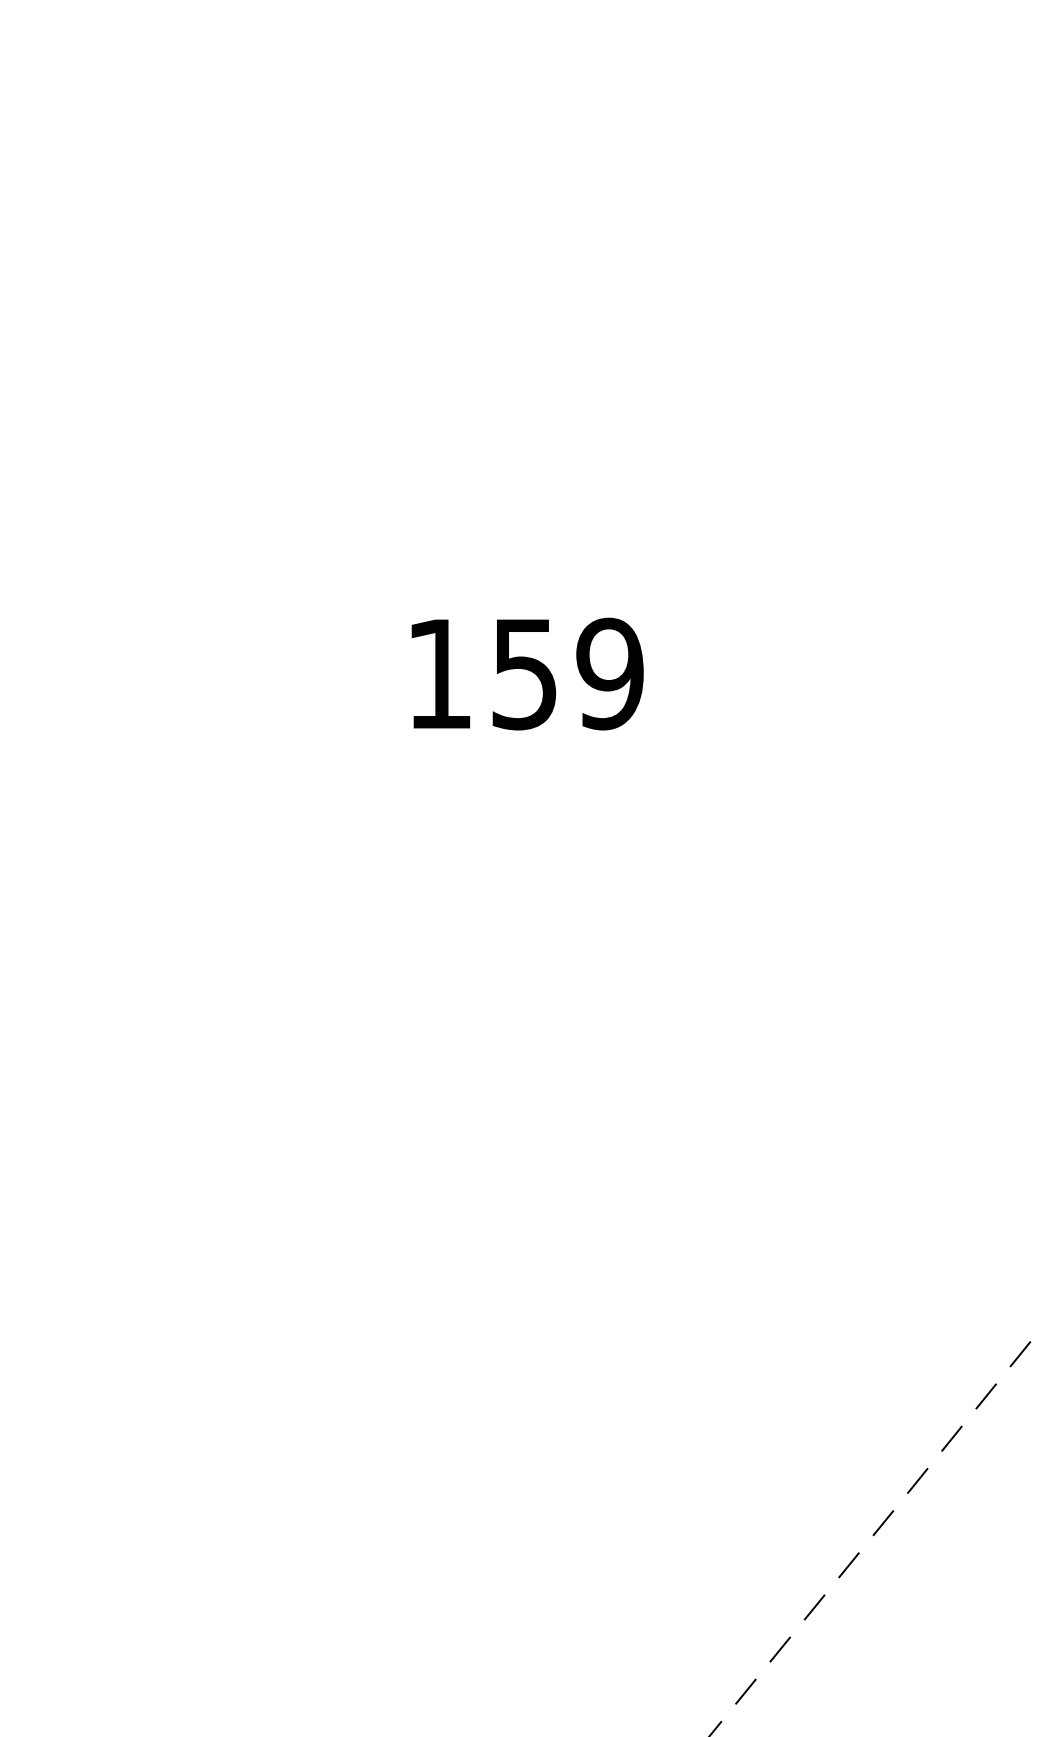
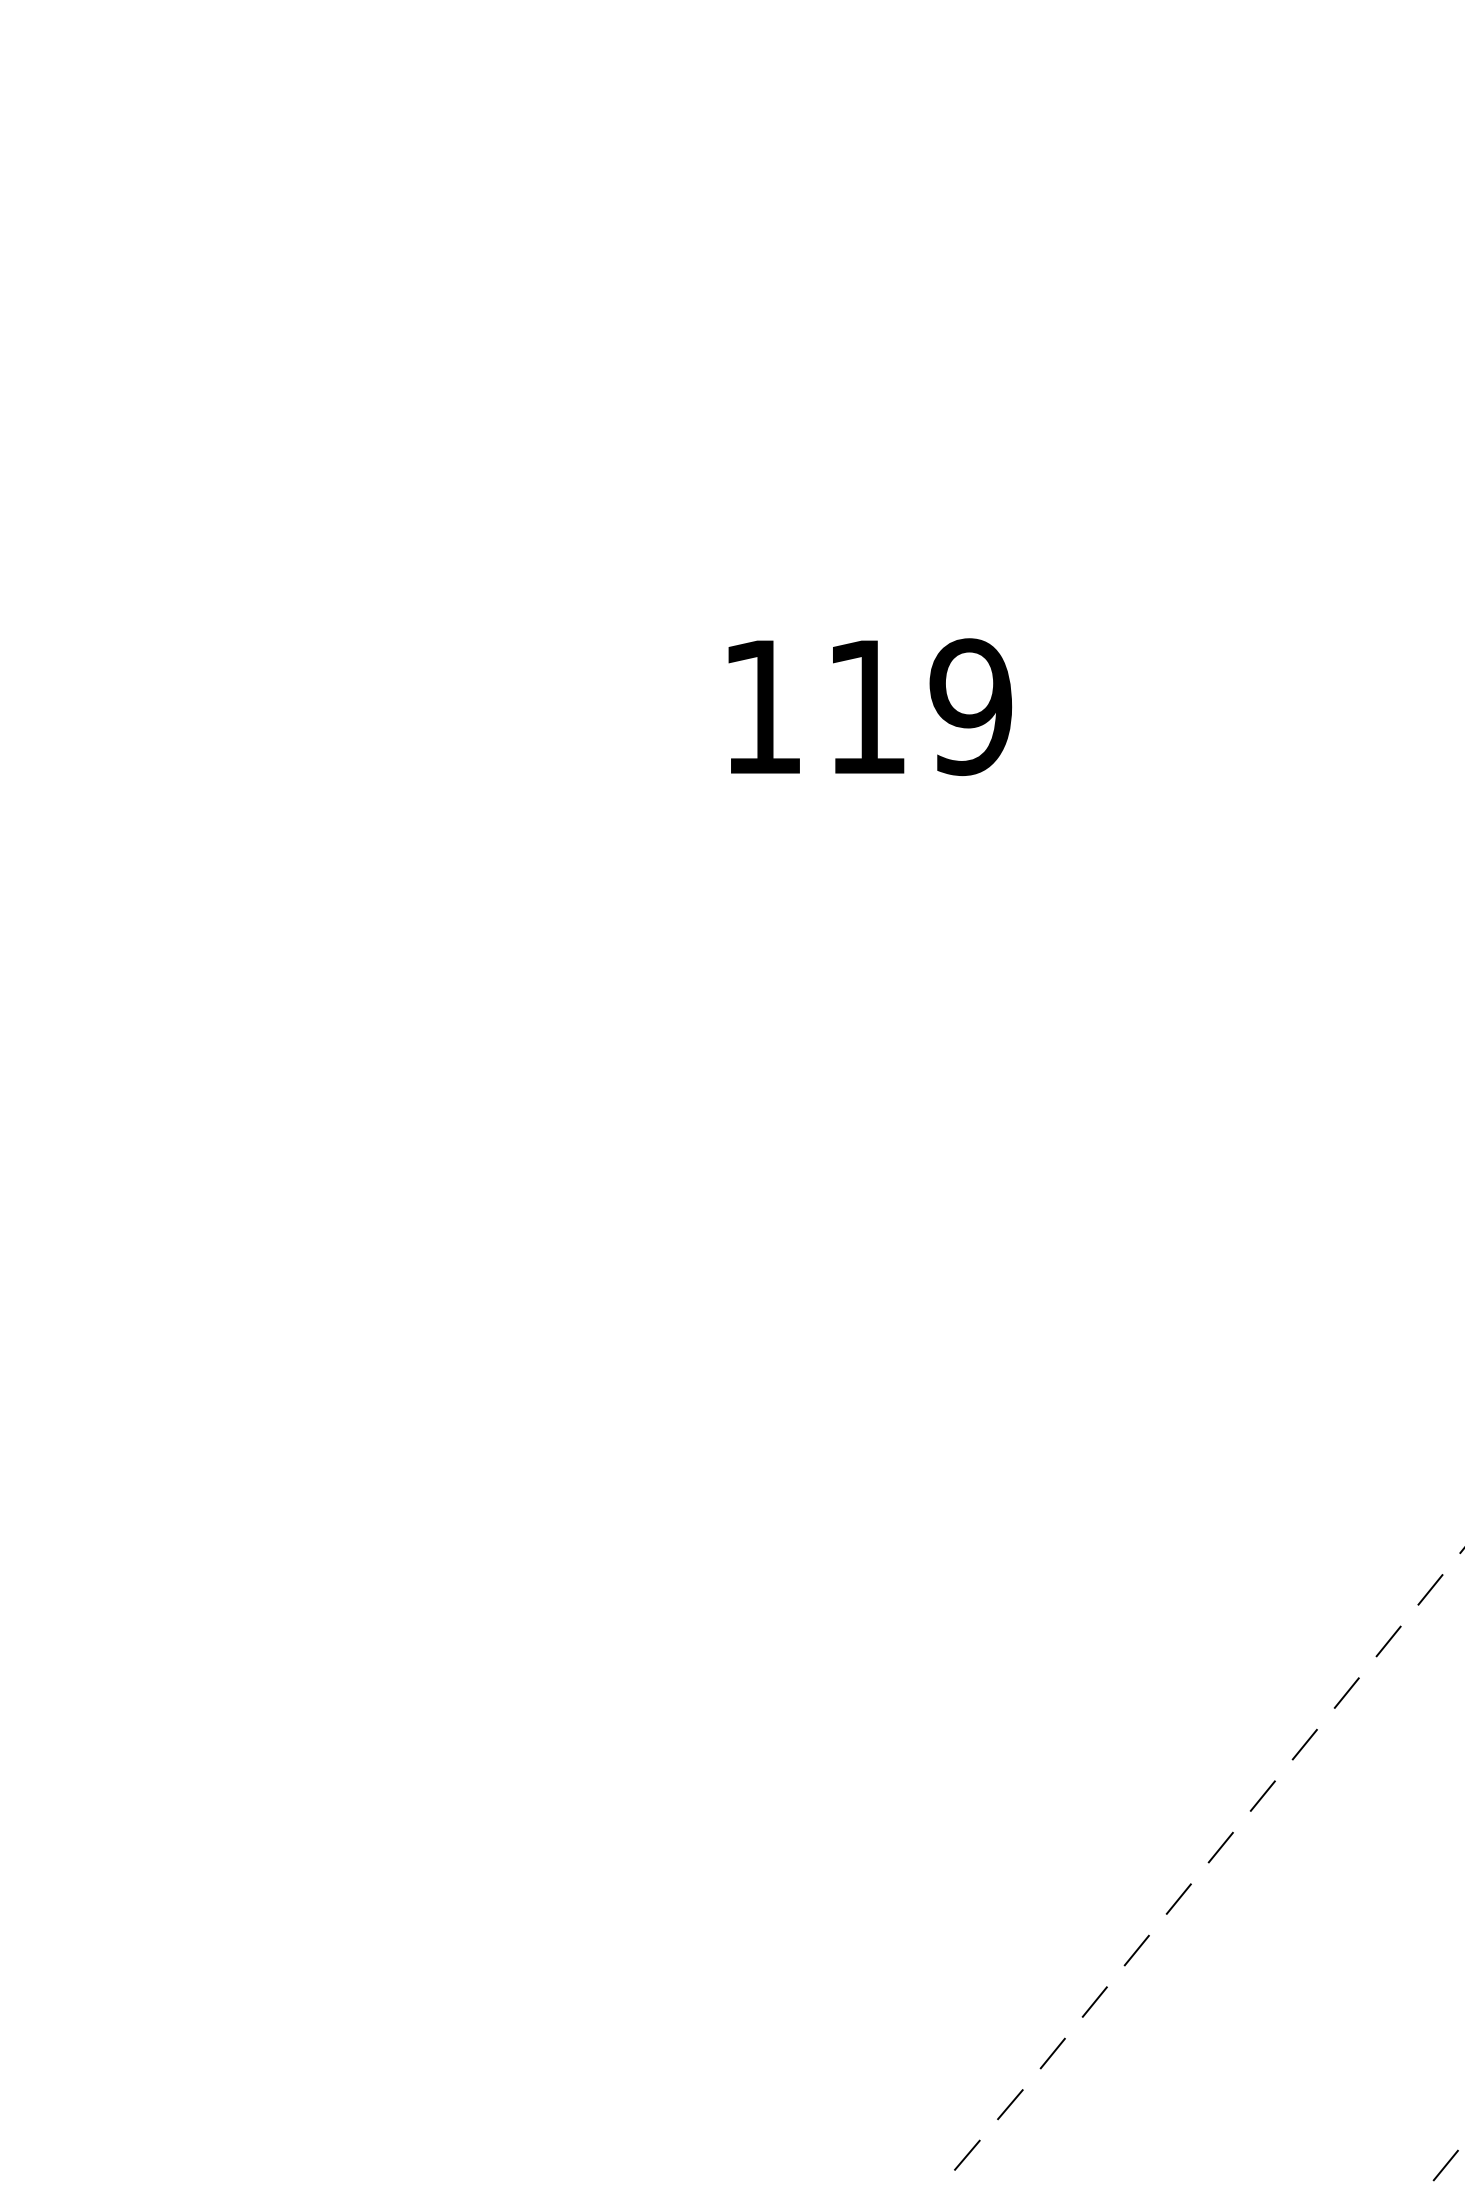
text: (523, 675) -> (865, 708), 159 -> 119

